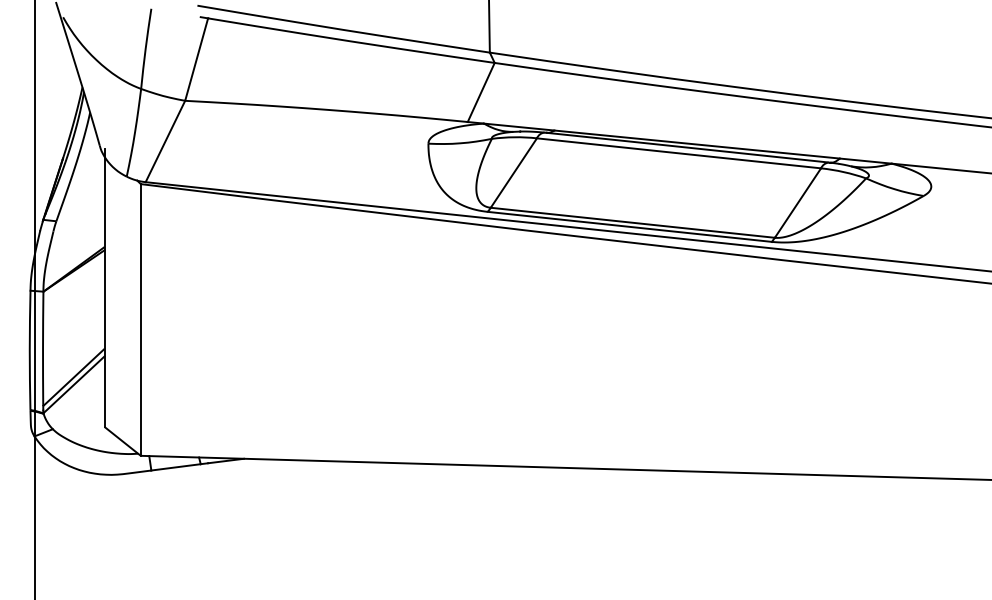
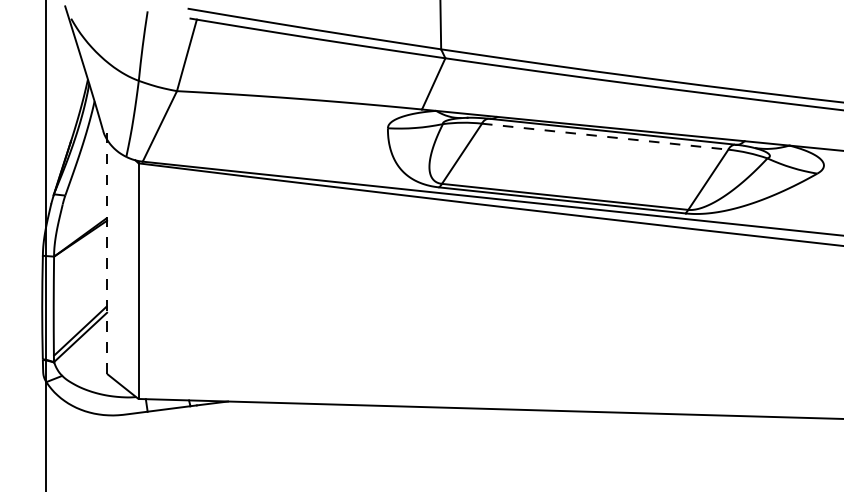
line: (679, 153) -> (605, 136), solid -> dashed
line: (104, 287) -> (107, 253), solid -> dashed

